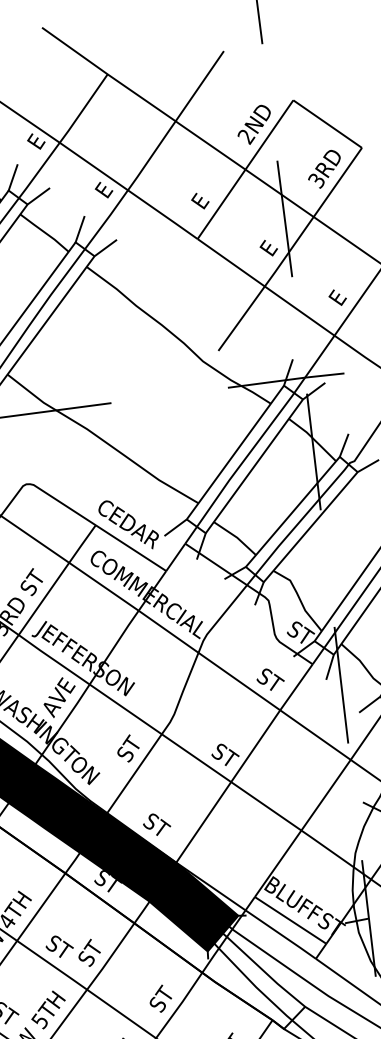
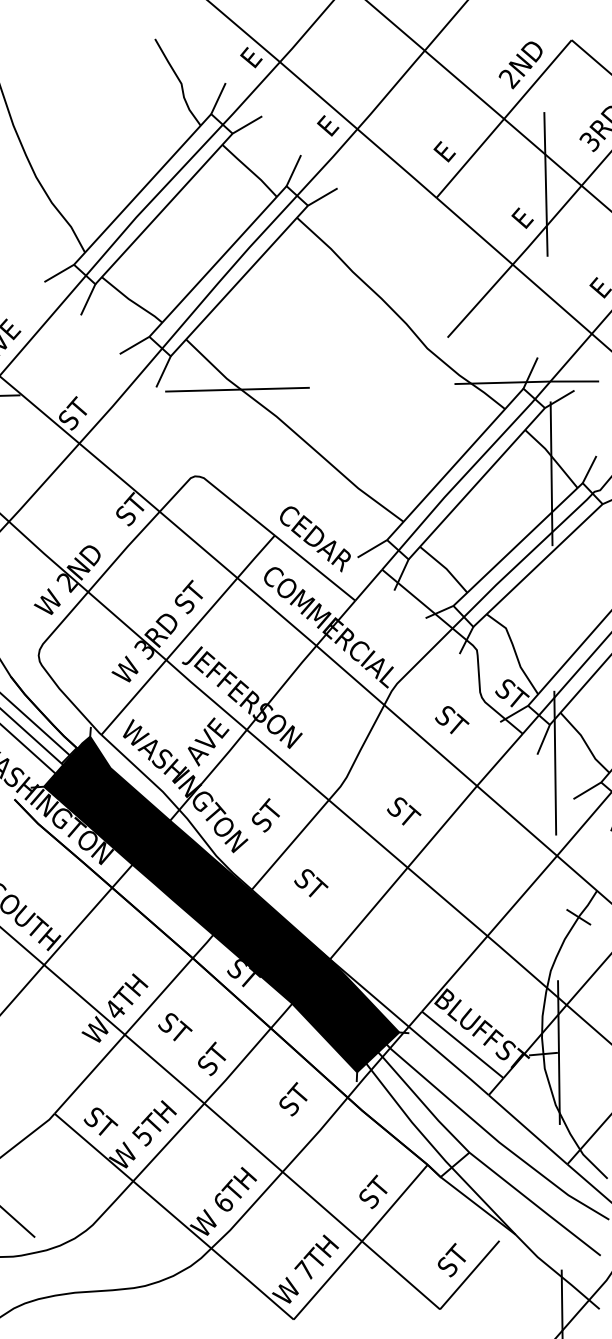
text: (270, 679) -> (452, 720), moved
text: (127, 748) -> (265, 815), moved
text: (225, 754) -> (404, 811), moved
text: (157, 824) -> (311, 883), moved
text: (59, 946) -> (175, 1027), moved
text: (160, 999) -> (293, 1099), moved

